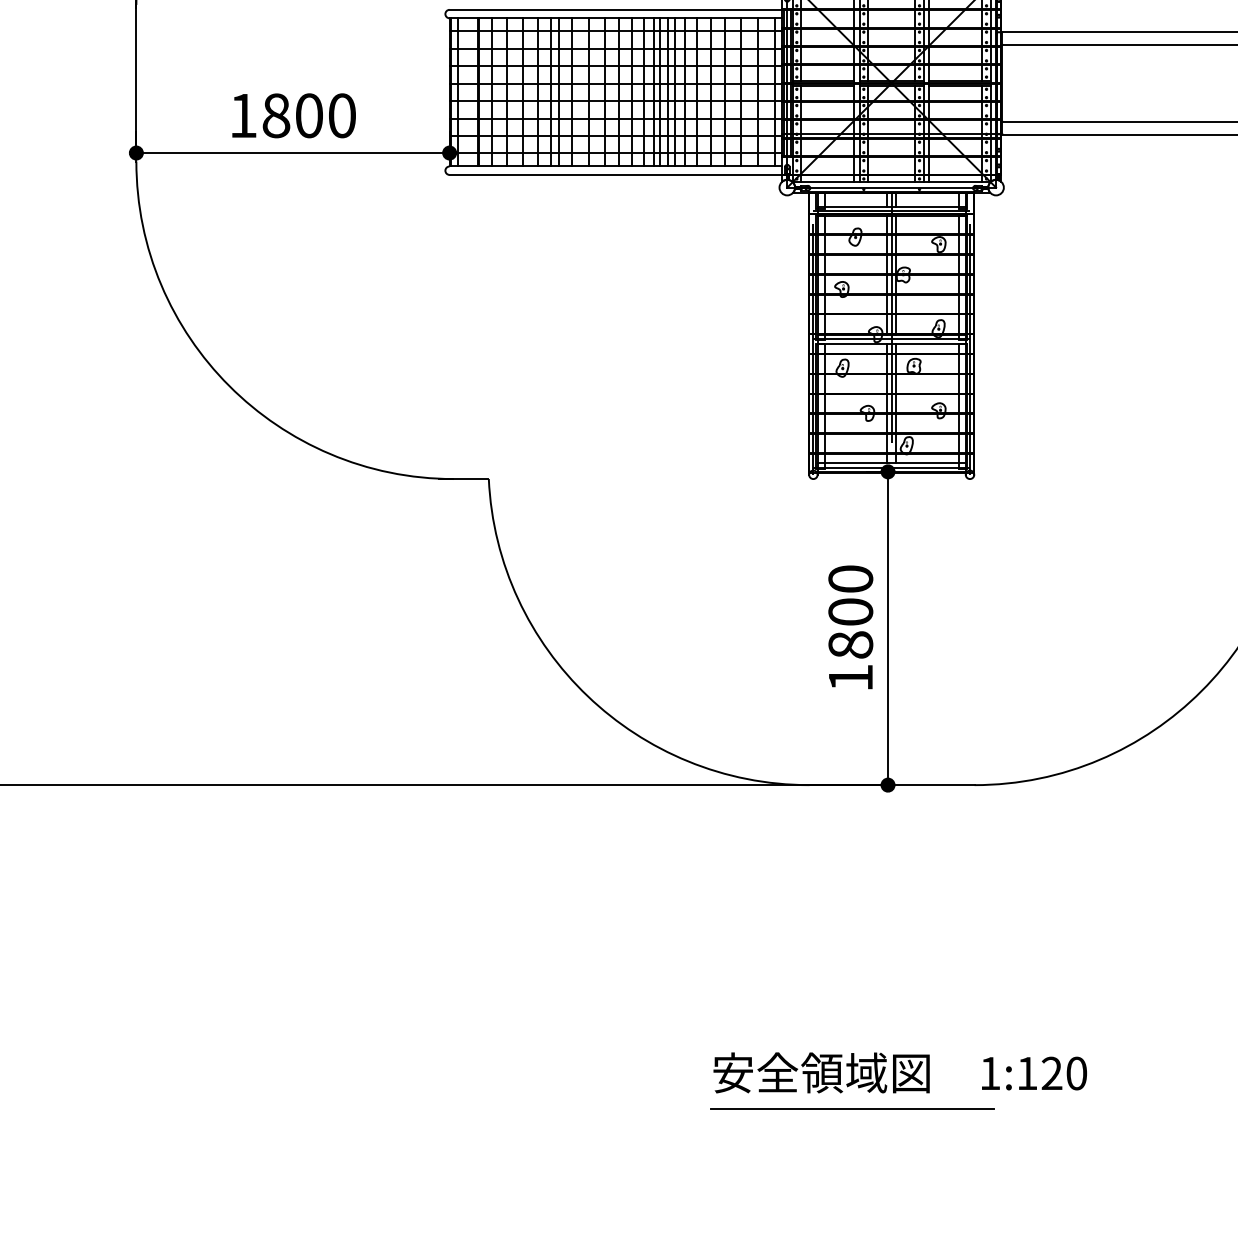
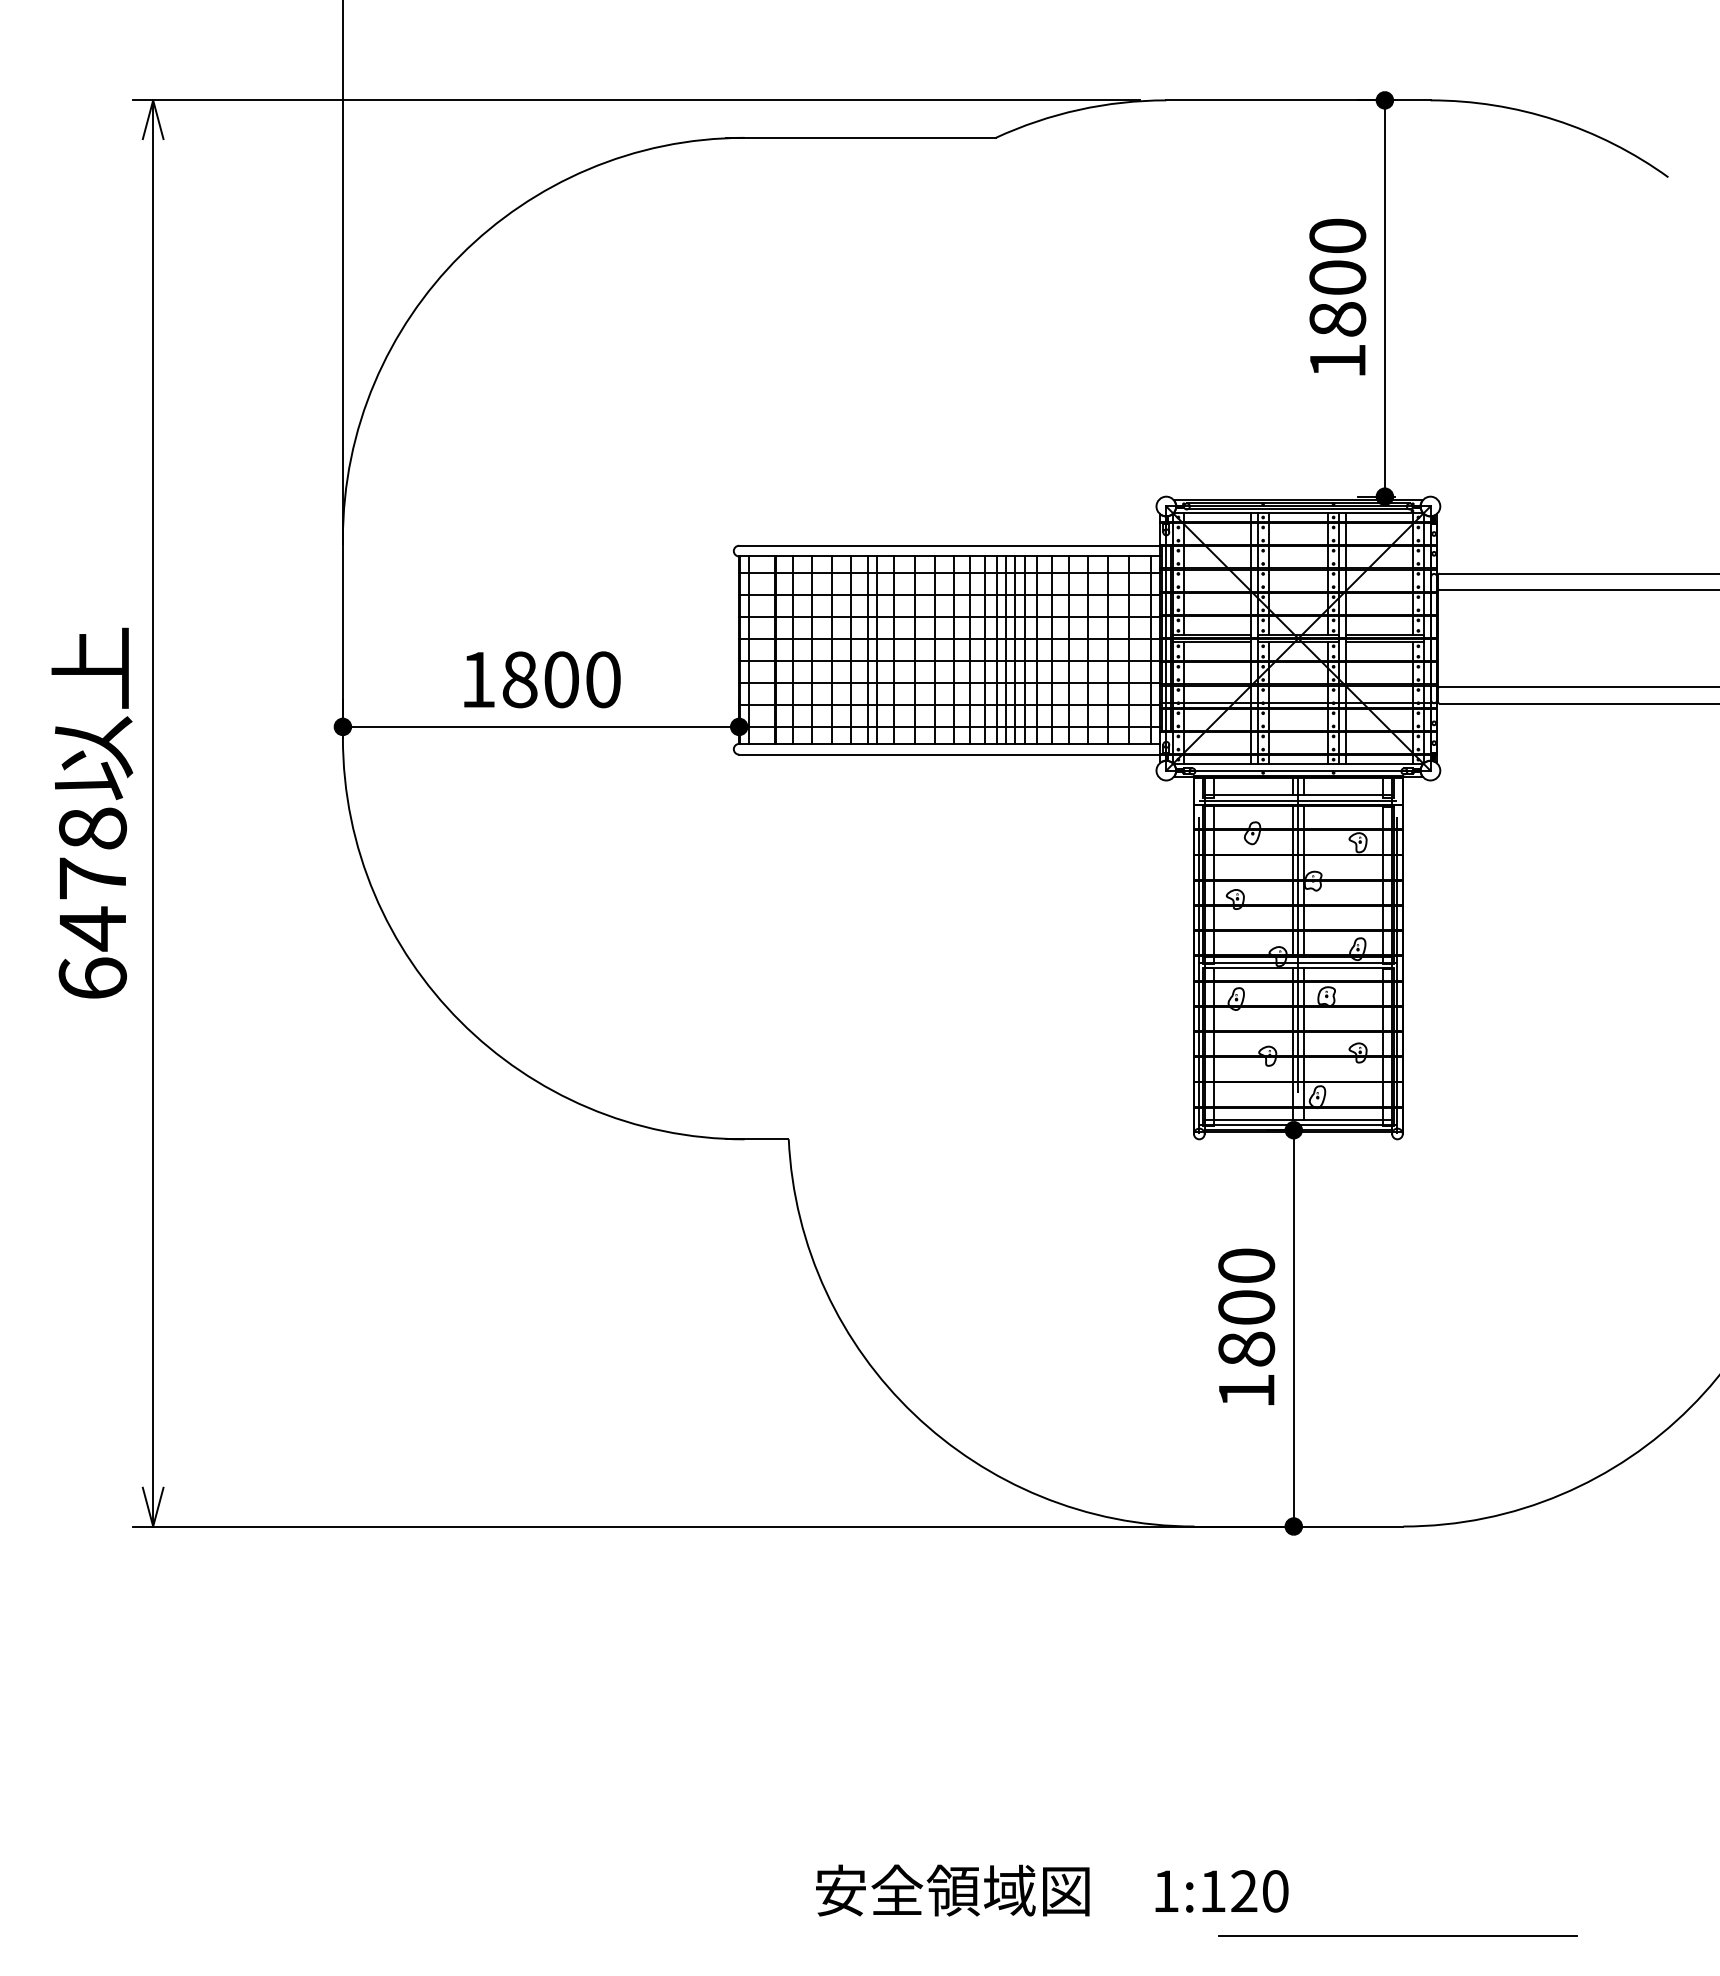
text: (900, 1072) -> (1052, 1890), moved
line: (852, 1108) -> (1397, 1935), moved

